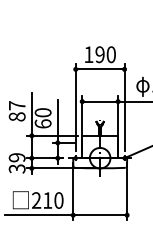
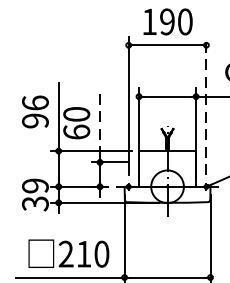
line: (124, 107) -> (206, 105), solid -> dashed
text: (16, 111) -> (34, 112), 87 -> 96
line: (57, 119) -> (99, 125), solid -> dashed

